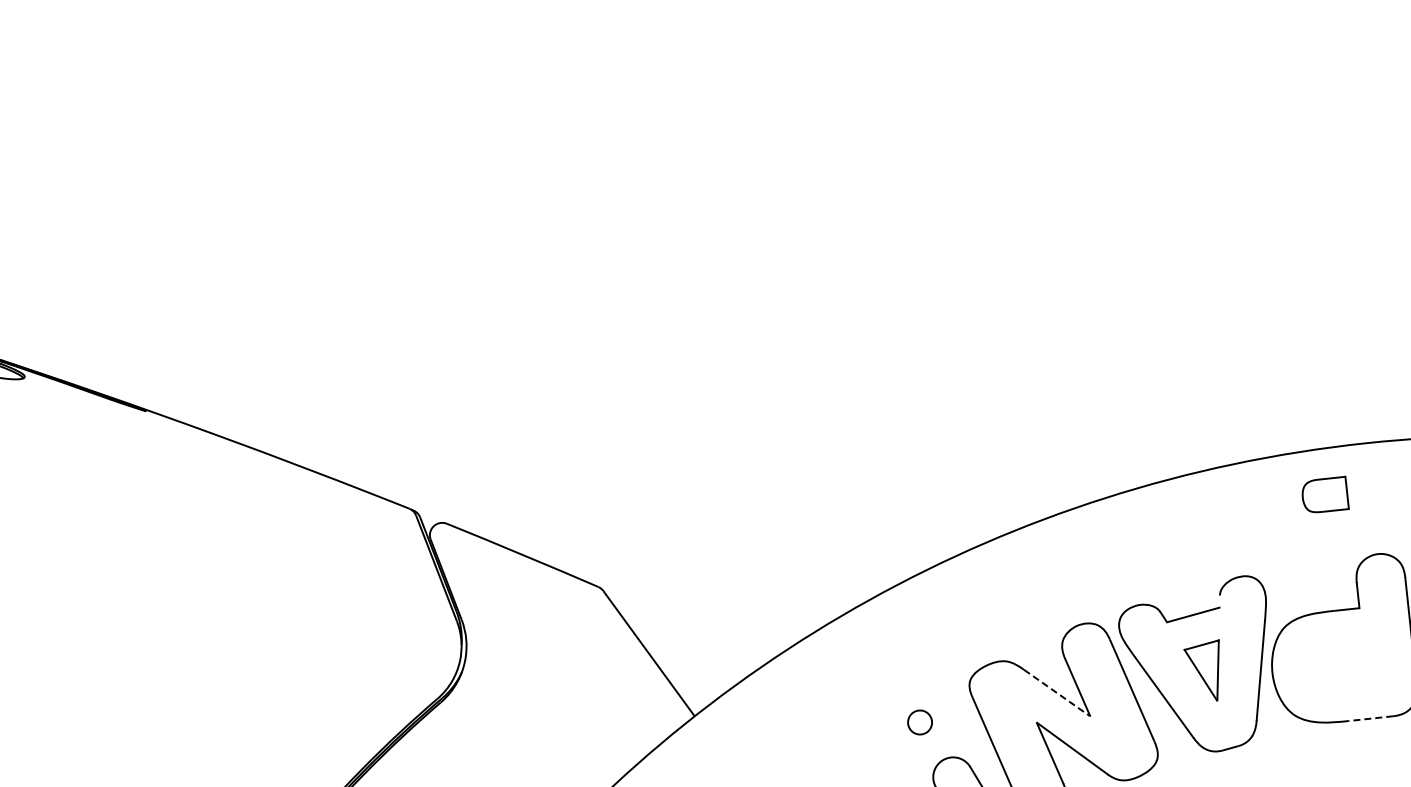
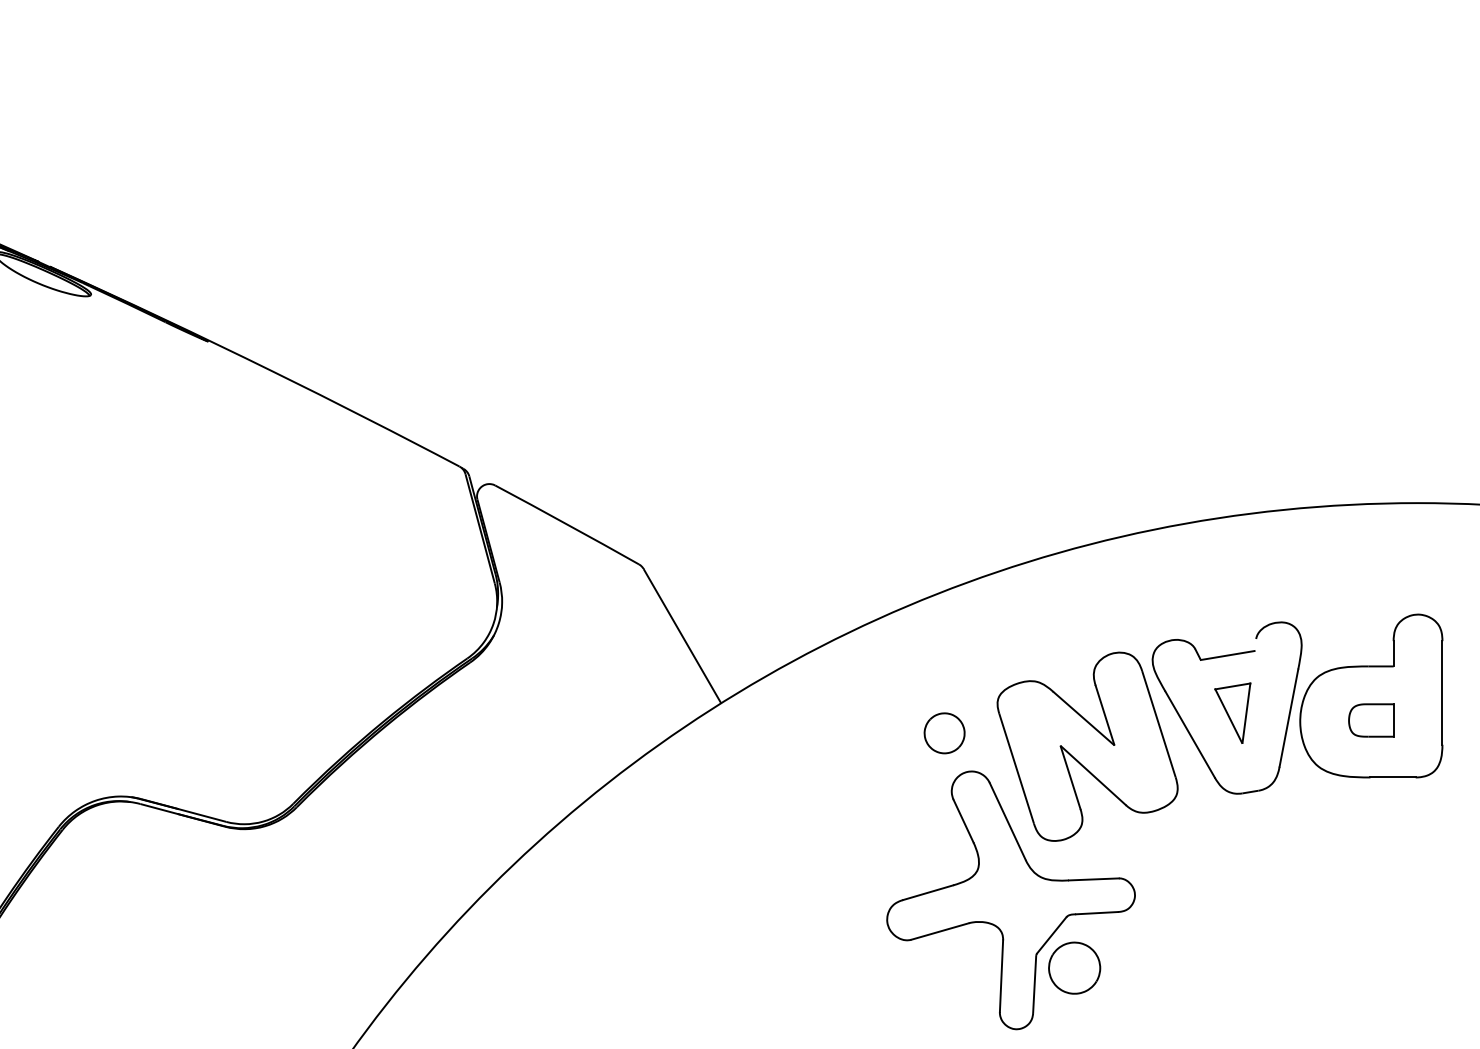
part: (1325, 495) -> (1371, 720), moved
line: (1057, 692) -> (1084, 718), dashed -> solid
line: (1371, 718) -> (1393, 777), dashed -> solid
part: (919, 722) -> (944, 733), size x1.67

